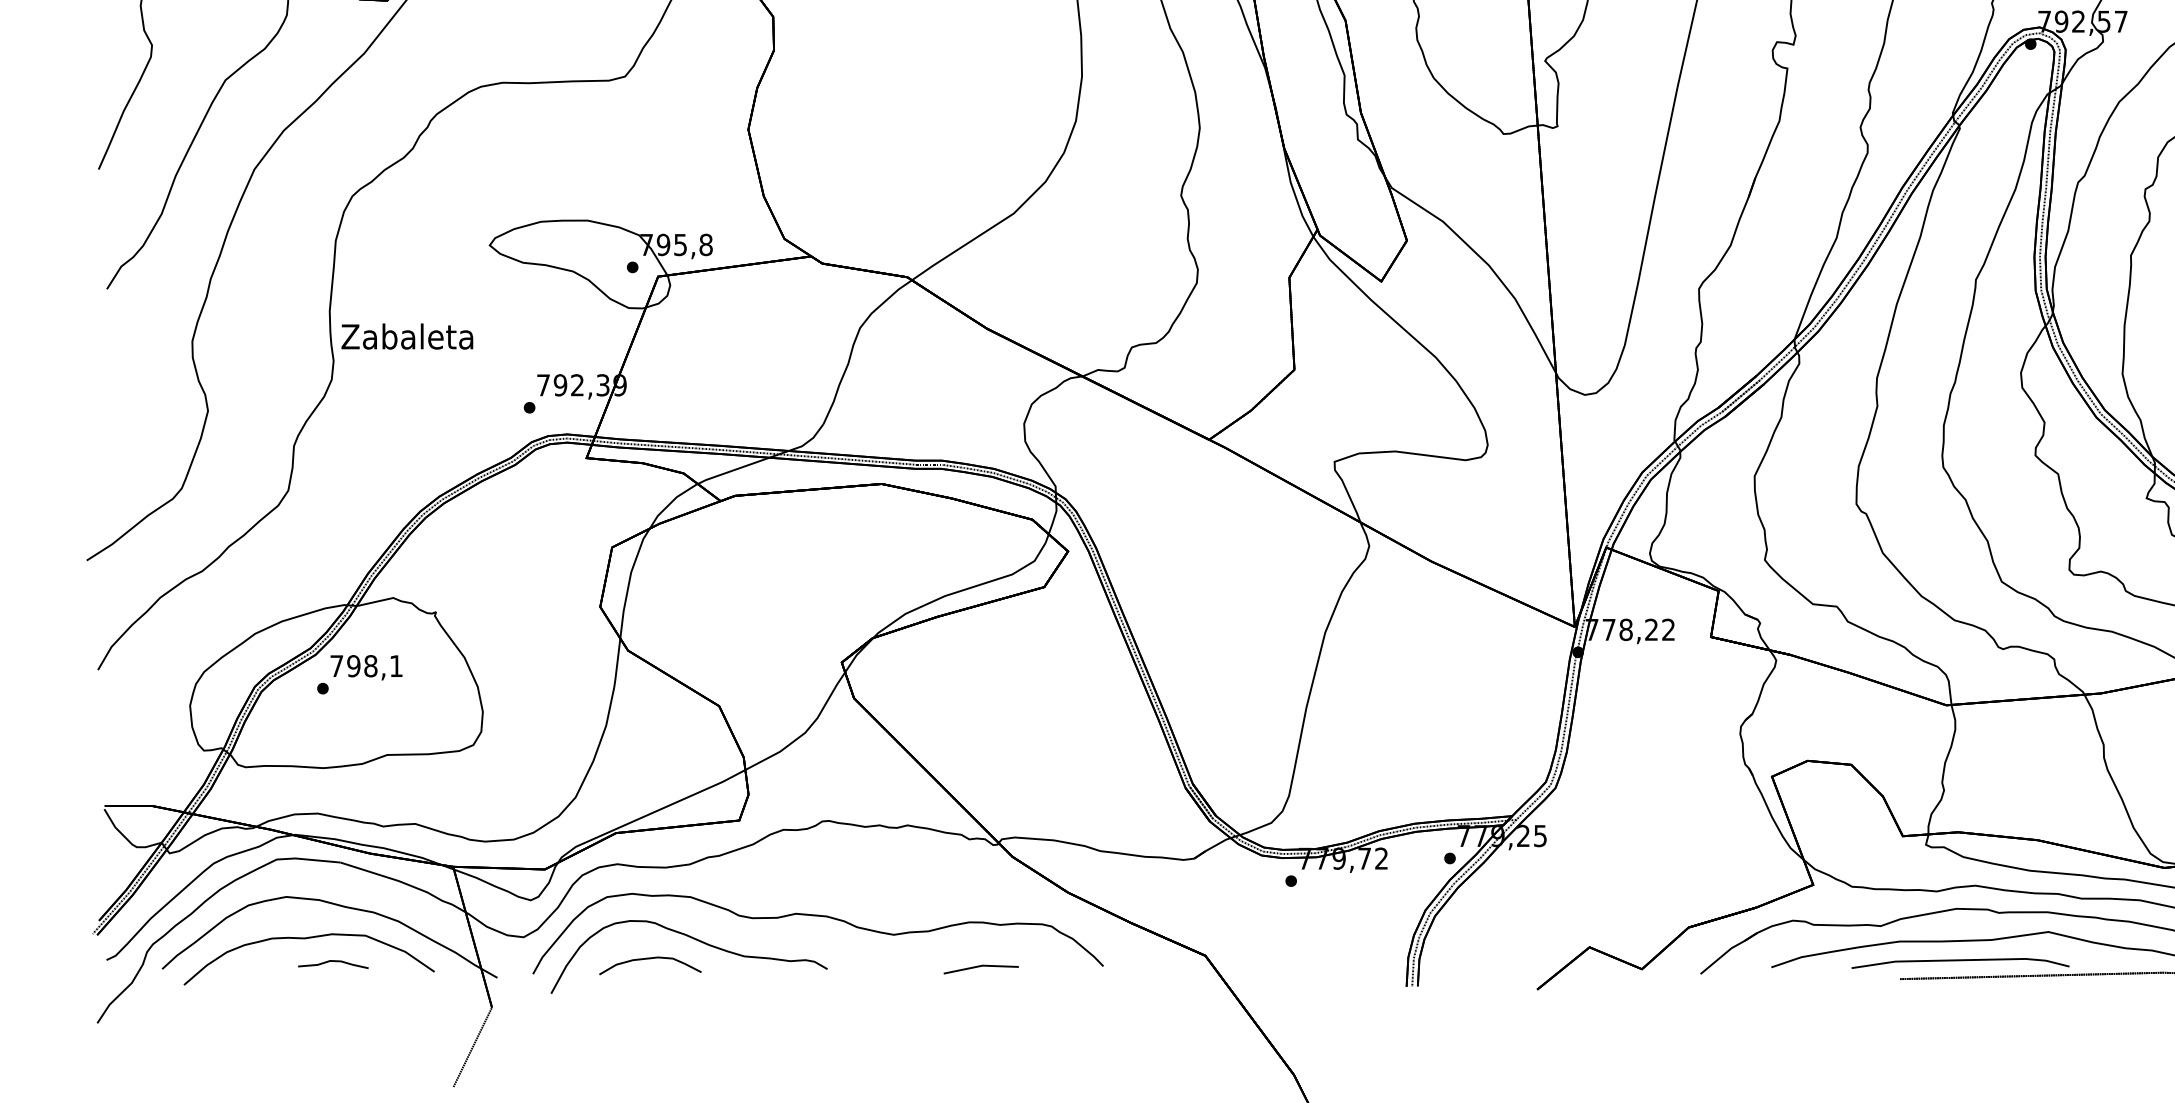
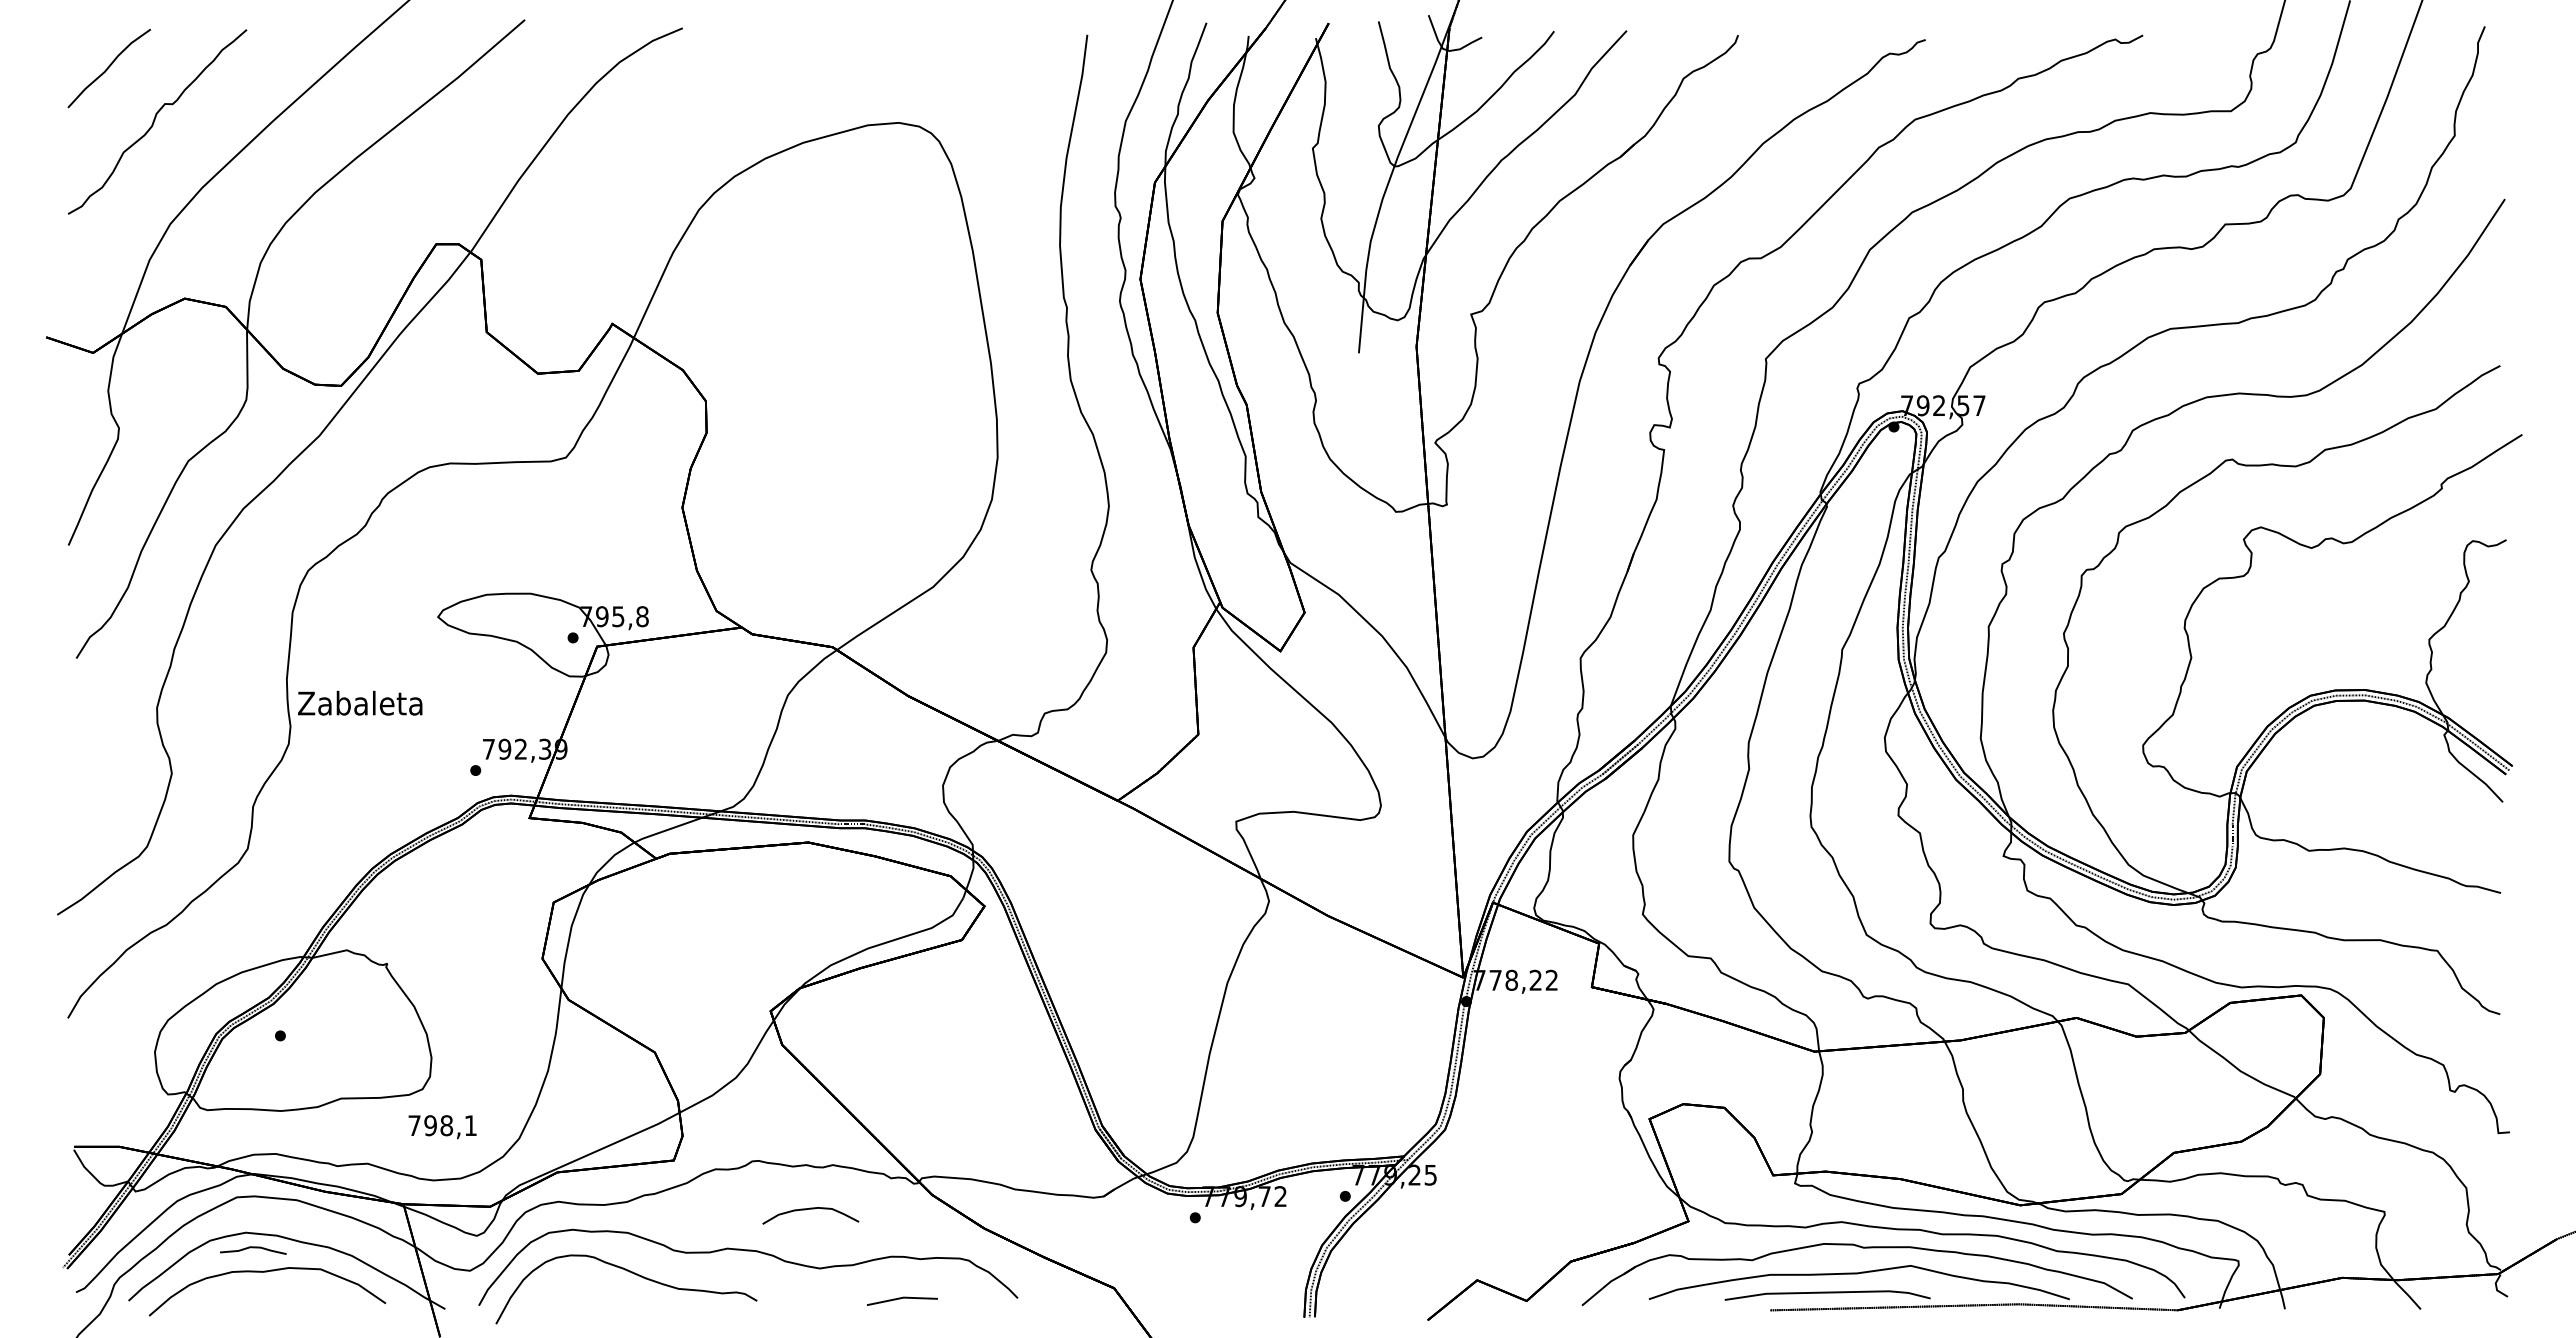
text: (366, 668) -> (442, 1127), moved
curve: (650, 959) -> (810, 1209), moved
curve: (333, 962) -> (253, 1248), moved

